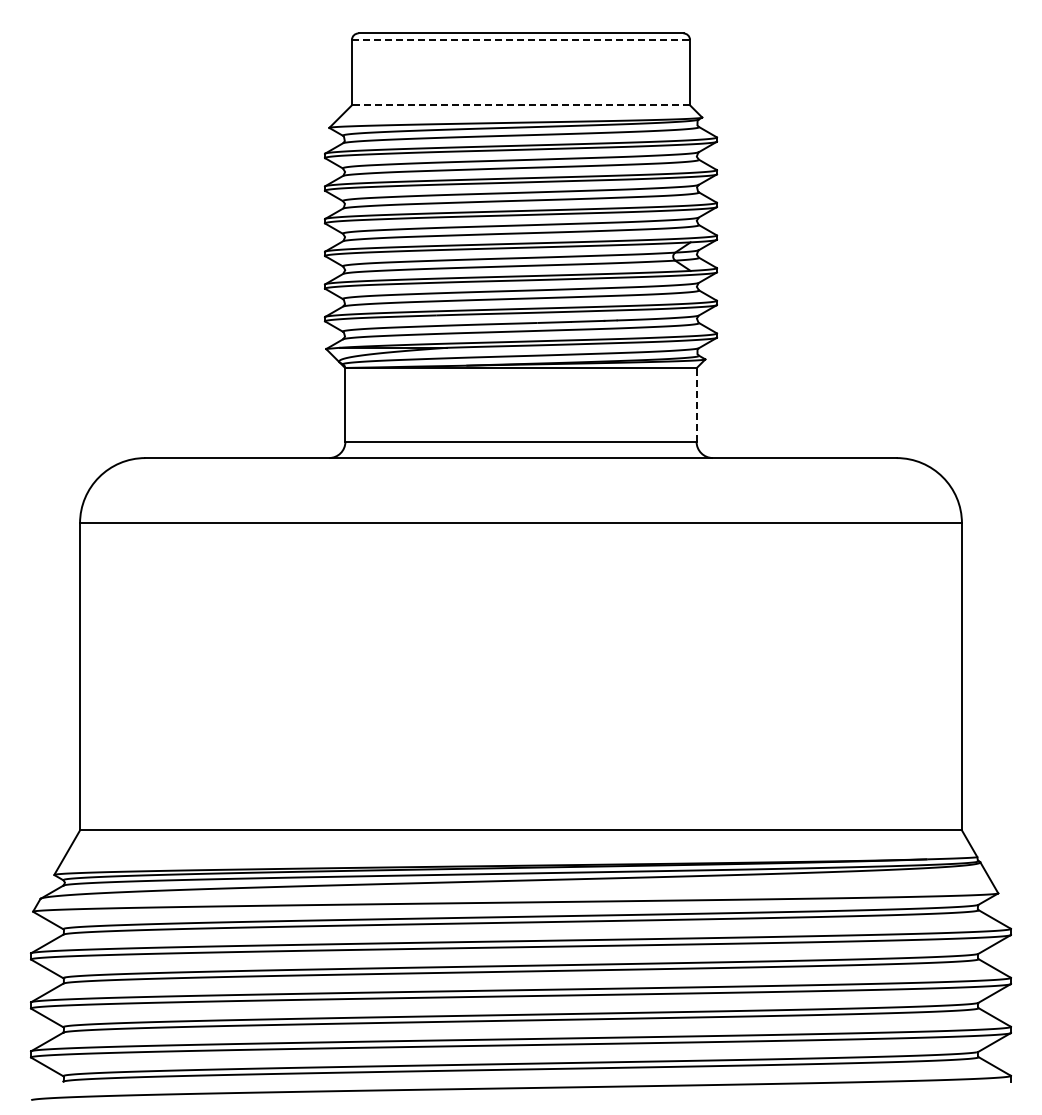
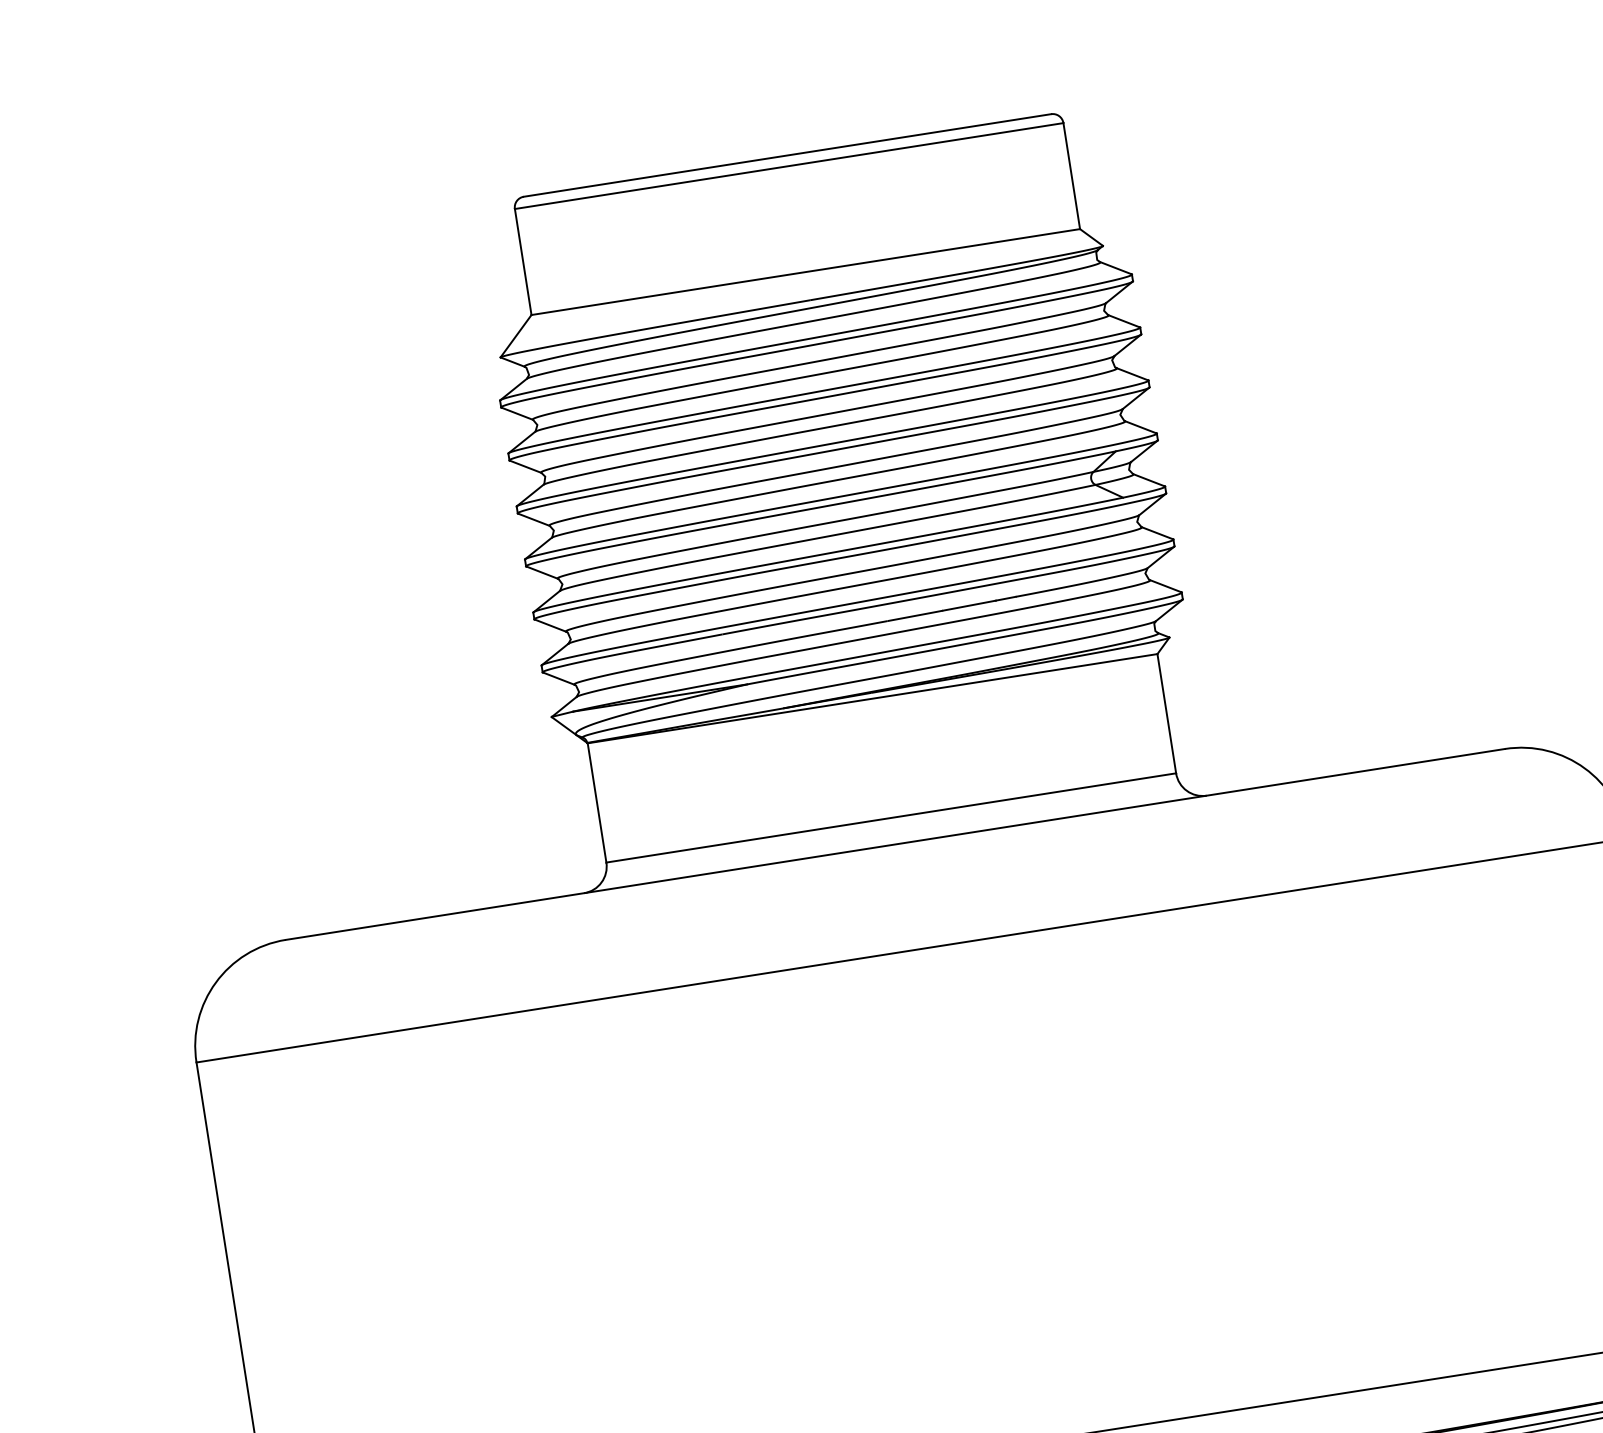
line: (521, 39) -> (789, 165), dashed -> solid
line: (520, 105) -> (805, 272), dashed -> solid
line: (696, 405) -> (1166, 714), dashed -> solid

